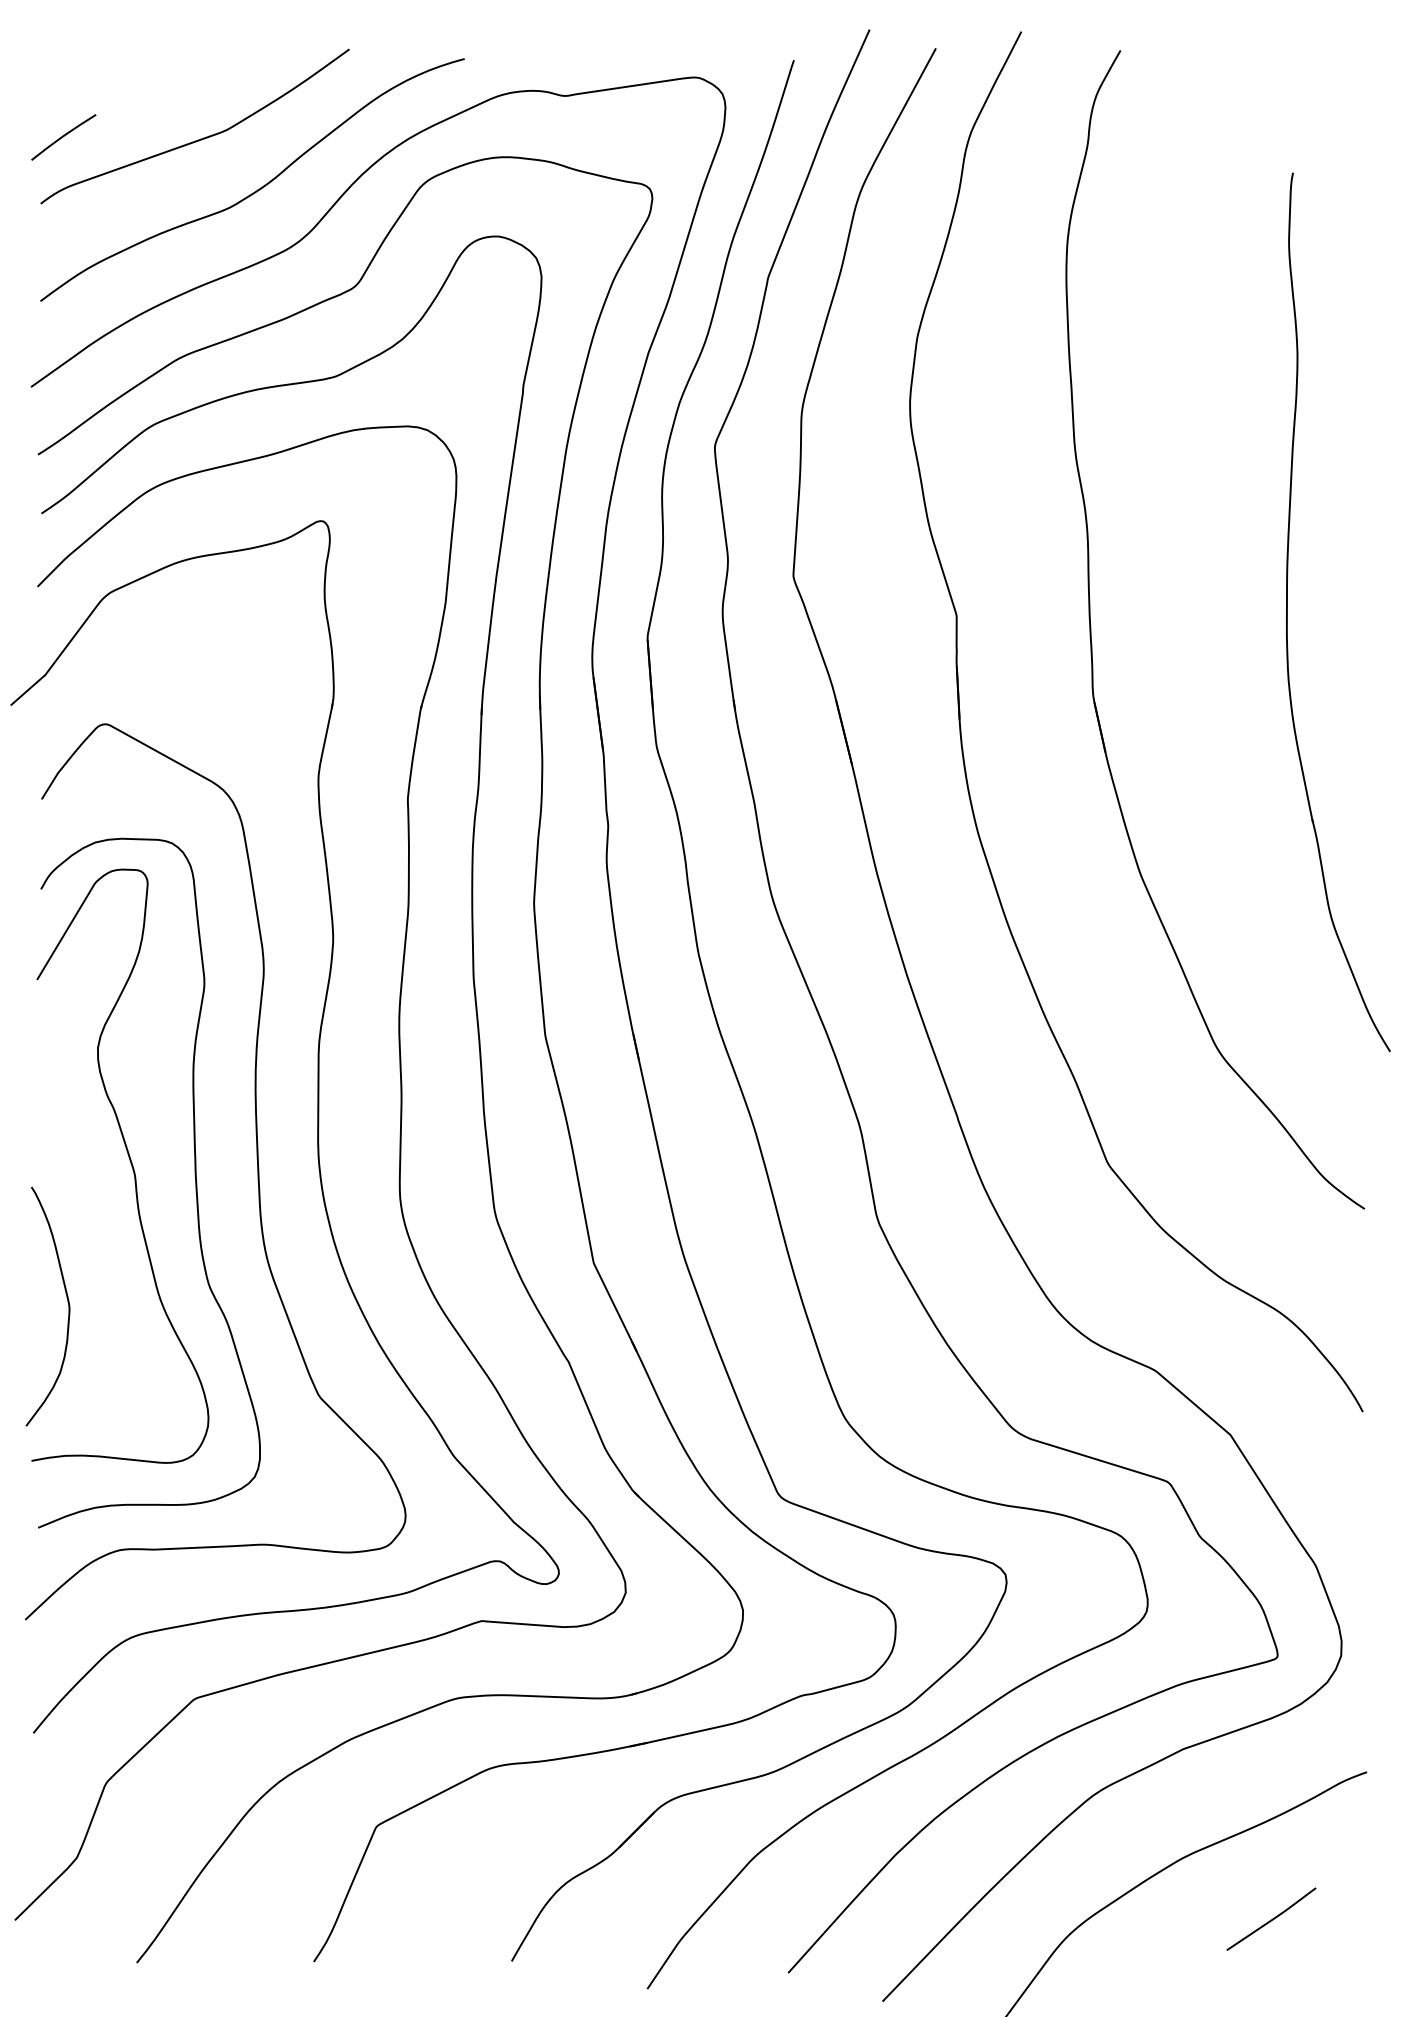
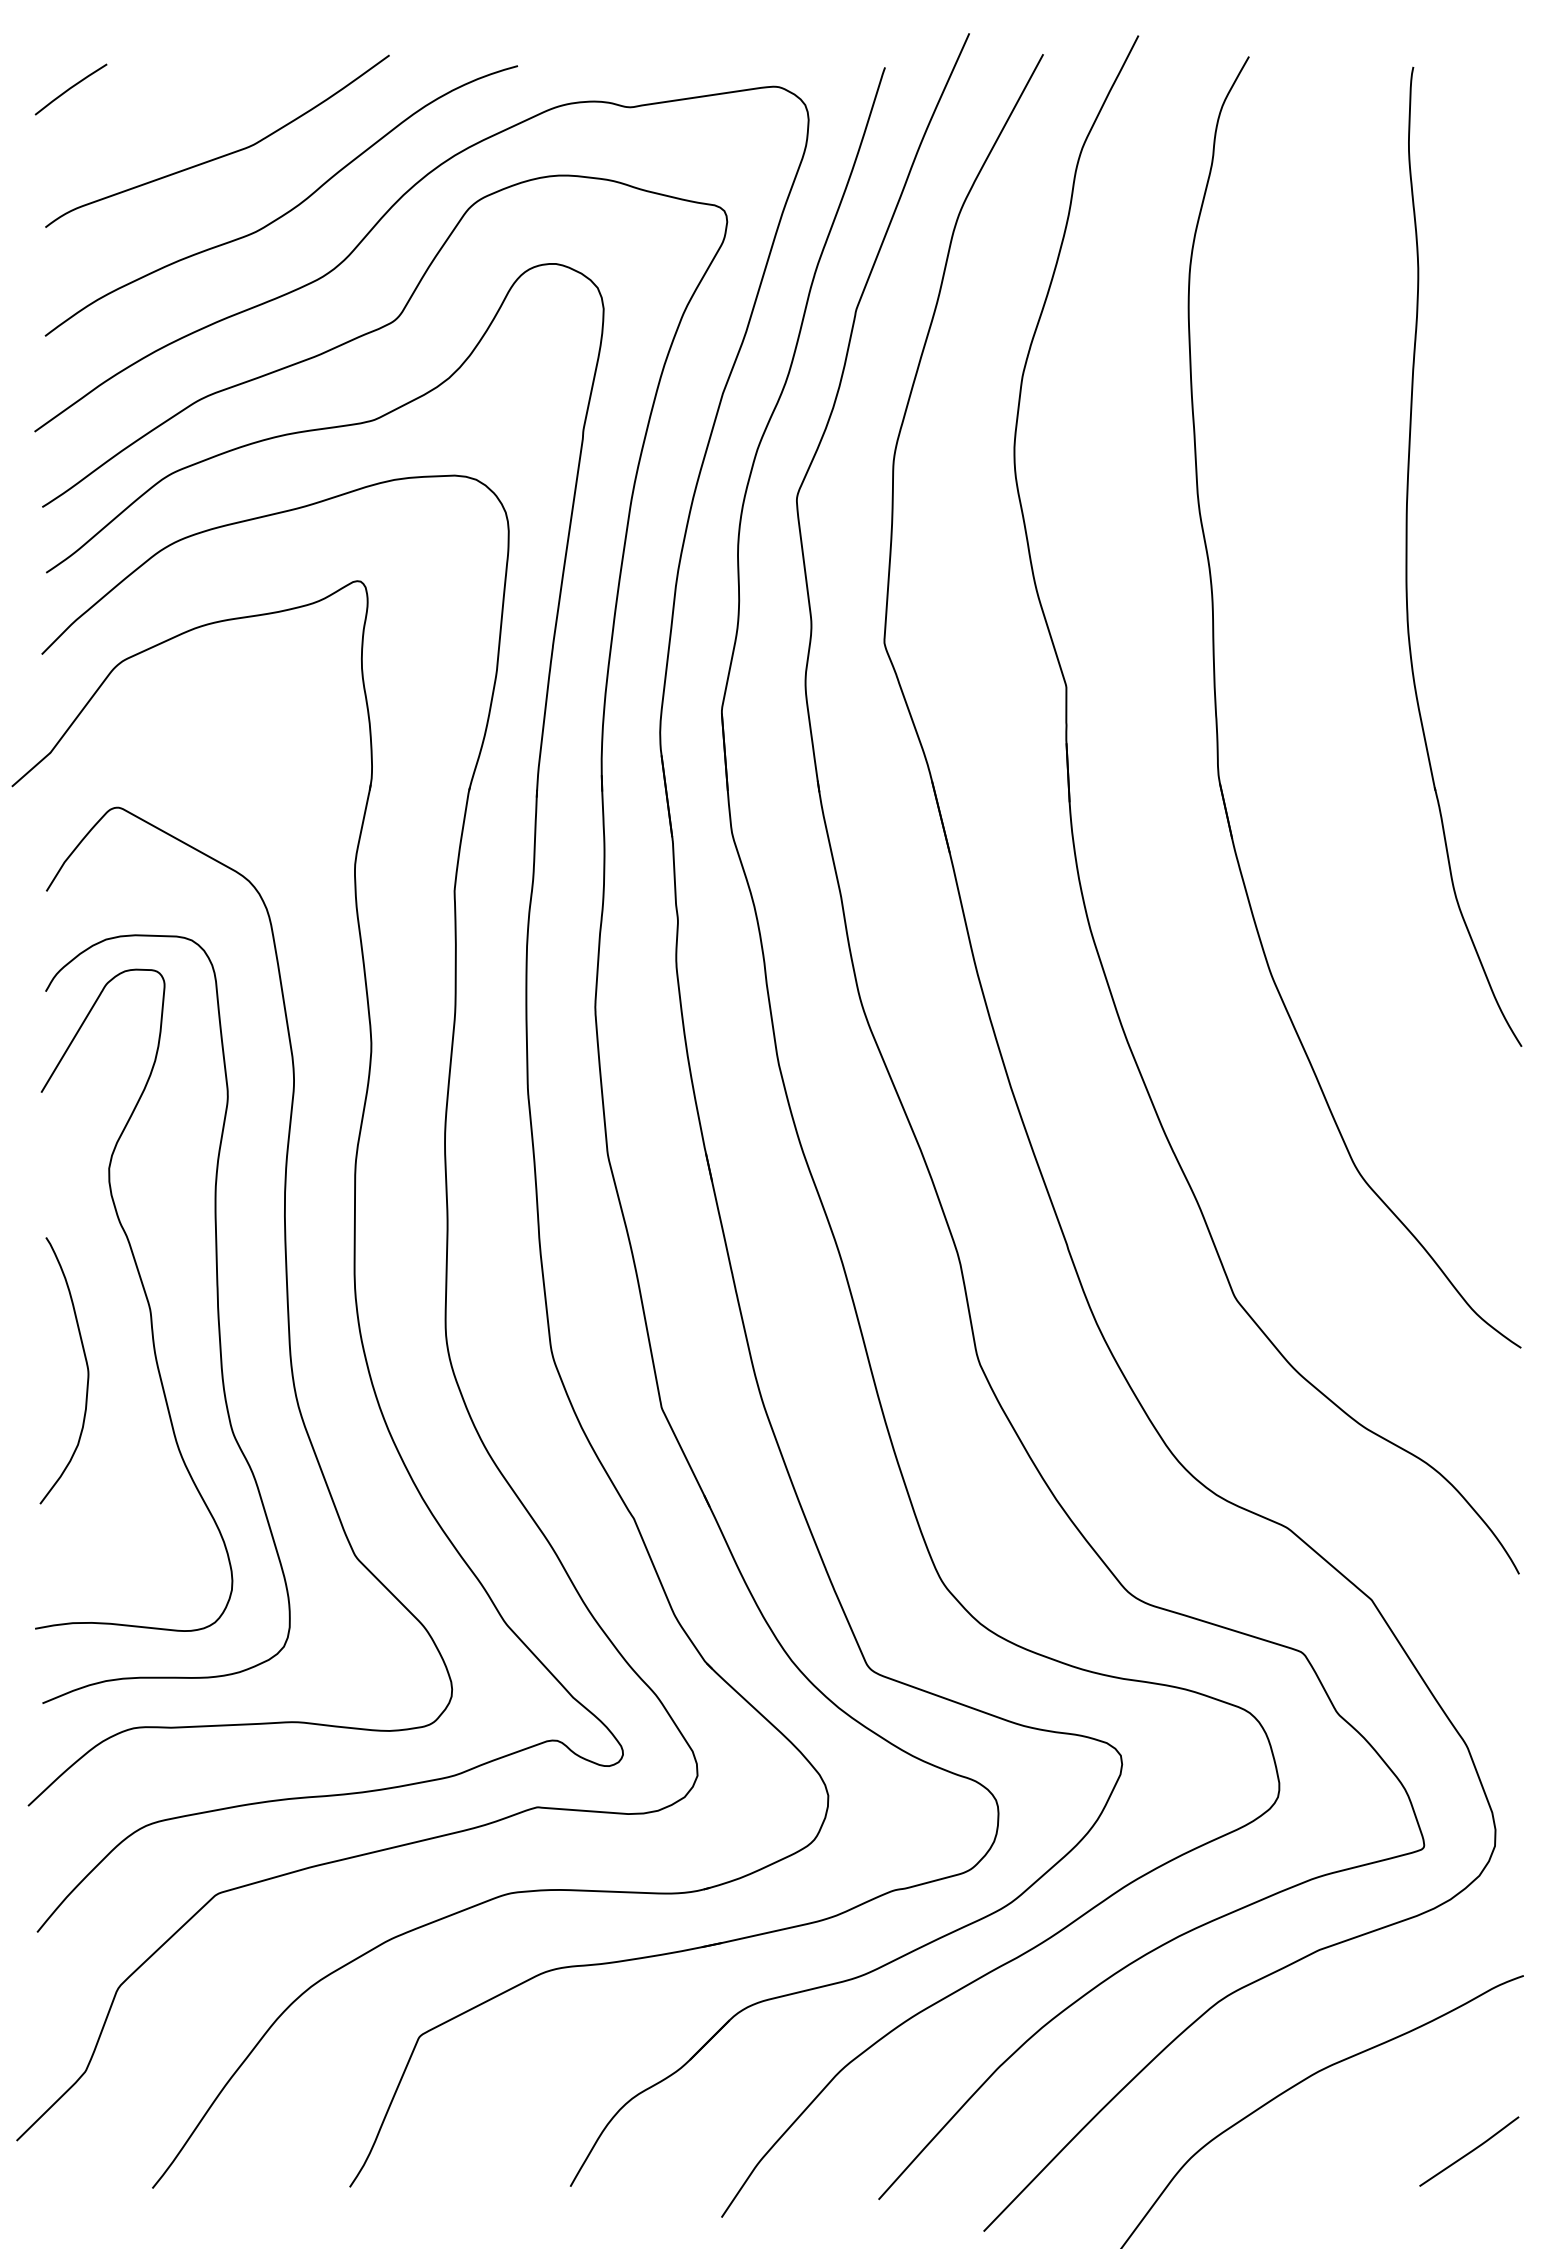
line: (63, 137) -> (70, 89), moved
part: (1287, 611) -> (1407, 556), moved
curve: (67, 1303) -> (86, 1367), moved
curve: (1271, 1919) -> (1469, 2151), moved

